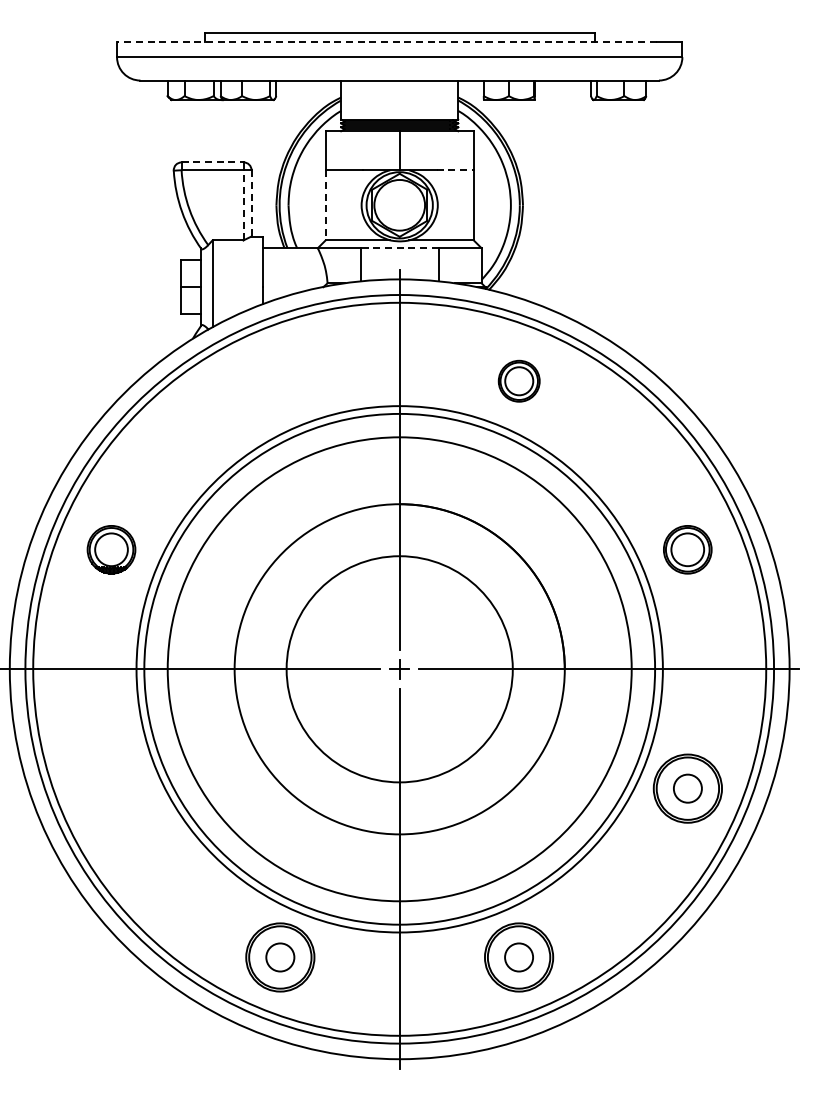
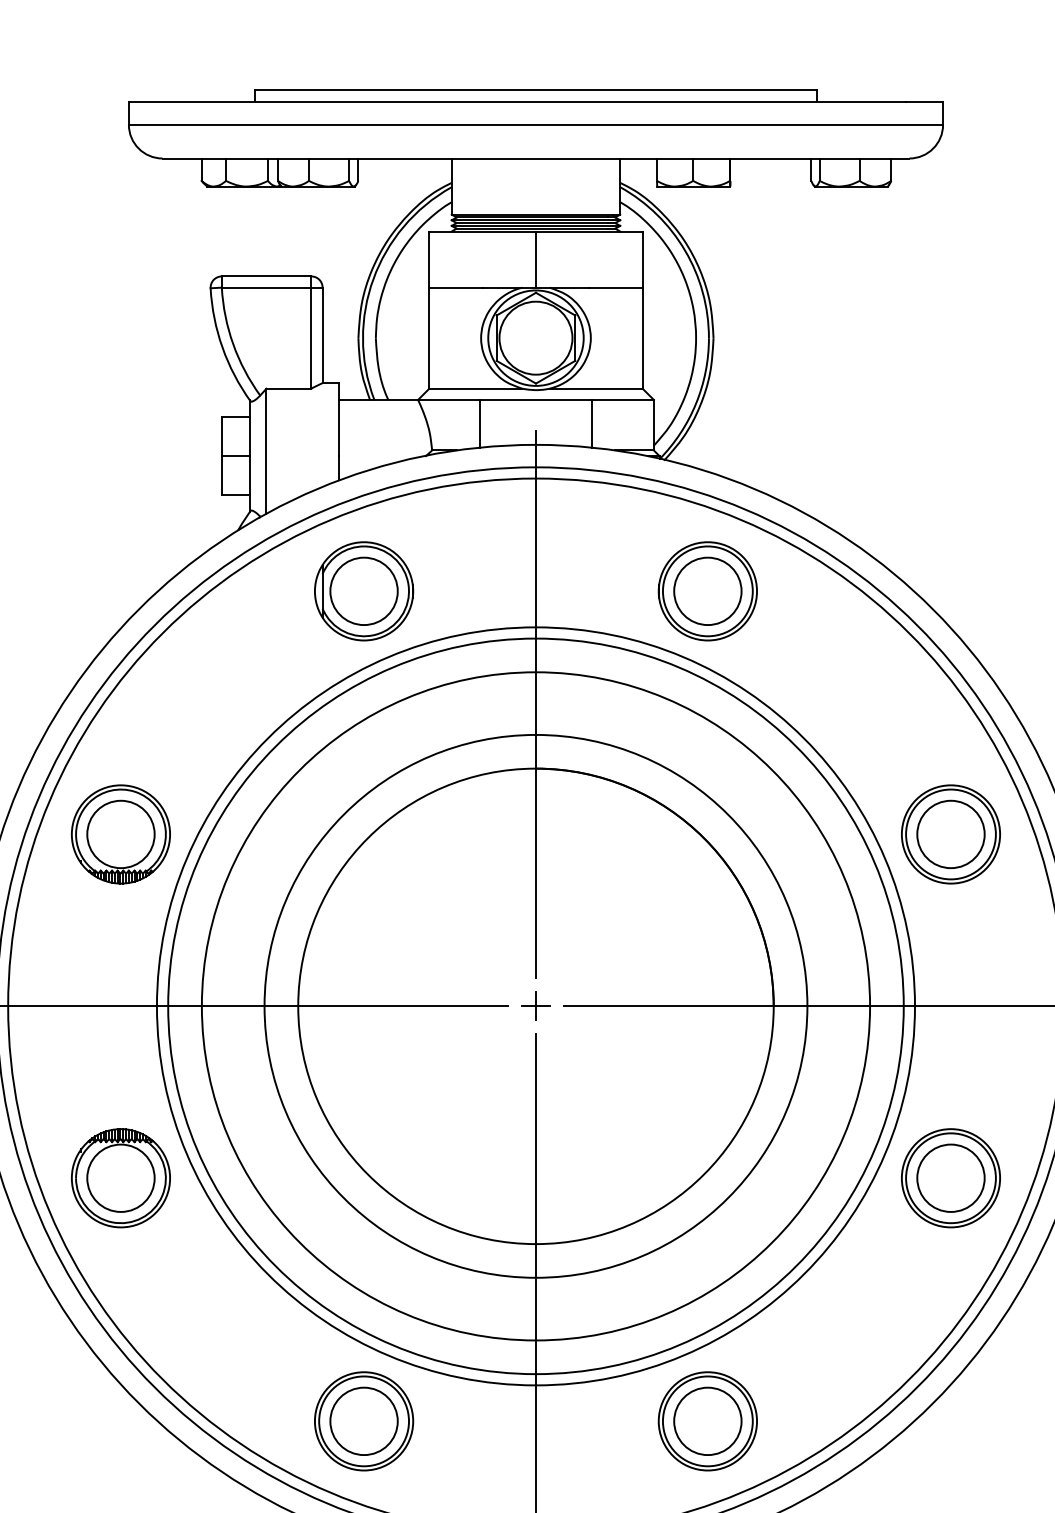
line: (386, 41) -> (516, 102), dashed -> solid
line: (213, 162) -> (267, 276), dashed -> solid
line: (455, 170) -> (616, 288), dashed -> solid
line: (251, 203) -> (322, 335), dashed -> solid
line: (243, 204) -> (311, 336), dashed -> solid
line: (325, 205) -> (429, 338), dashed -> solid
line: (399, 248) -> (535, 400), dashed -> solid
part: (280, 381) -> (364, 591), added
part: (519, 381) -> (708, 591), size x1.67
part: (111, 549) -> (120, 833), size x1.43
part: (687, 549) -> (950, 833), size x1.43
circle: (399, 668) -> (535, 1005), size x1.67
part: (111, 788) -> (120, 1178), added
circle: (687, 788) -> (950, 1178), size x1.67
circle: (279, 957) -> (362, 1421), size x1.67
circle: (518, 957) -> (707, 1421), size x1.67

